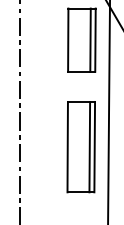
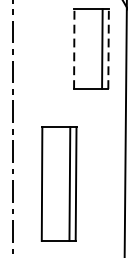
line: (68, 40) -> (74, 49), solid -> dashed
line: (95, 40) -> (108, 49), solid -> dashed
part: (80, 147) -> (58, 184), moved

